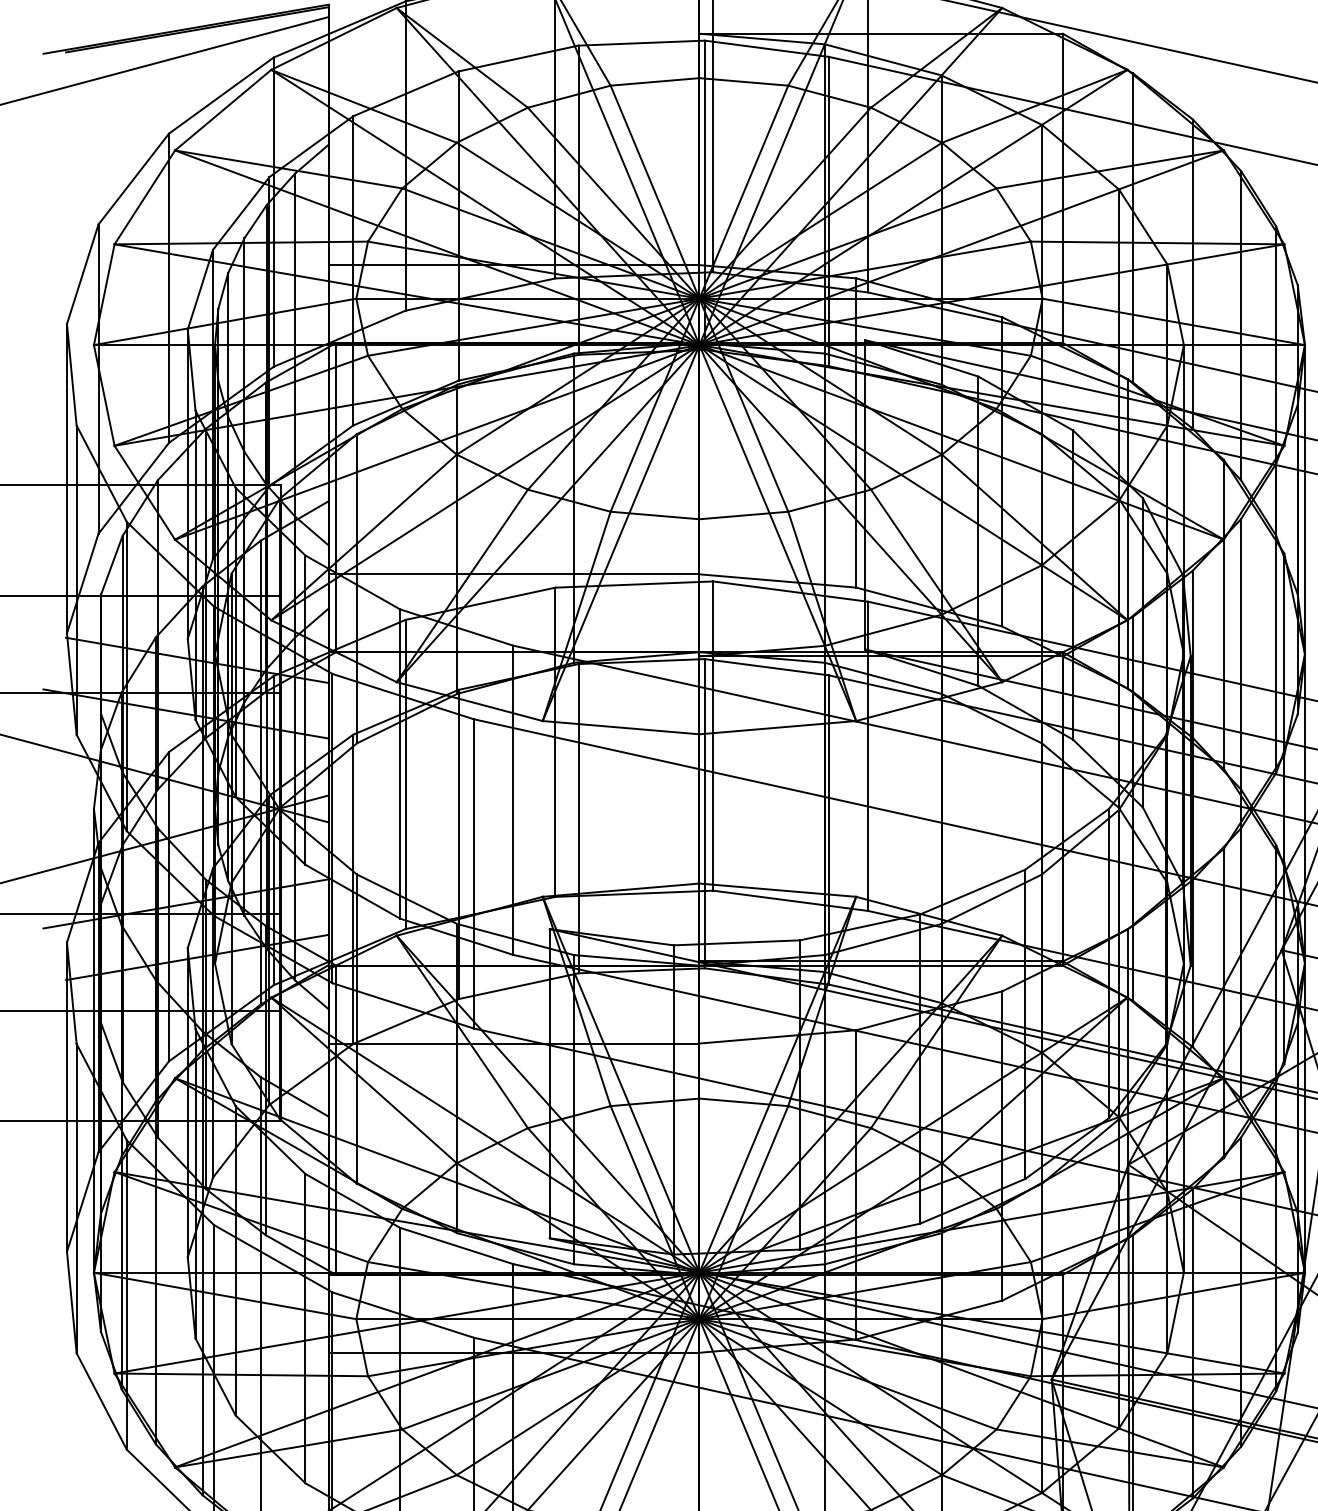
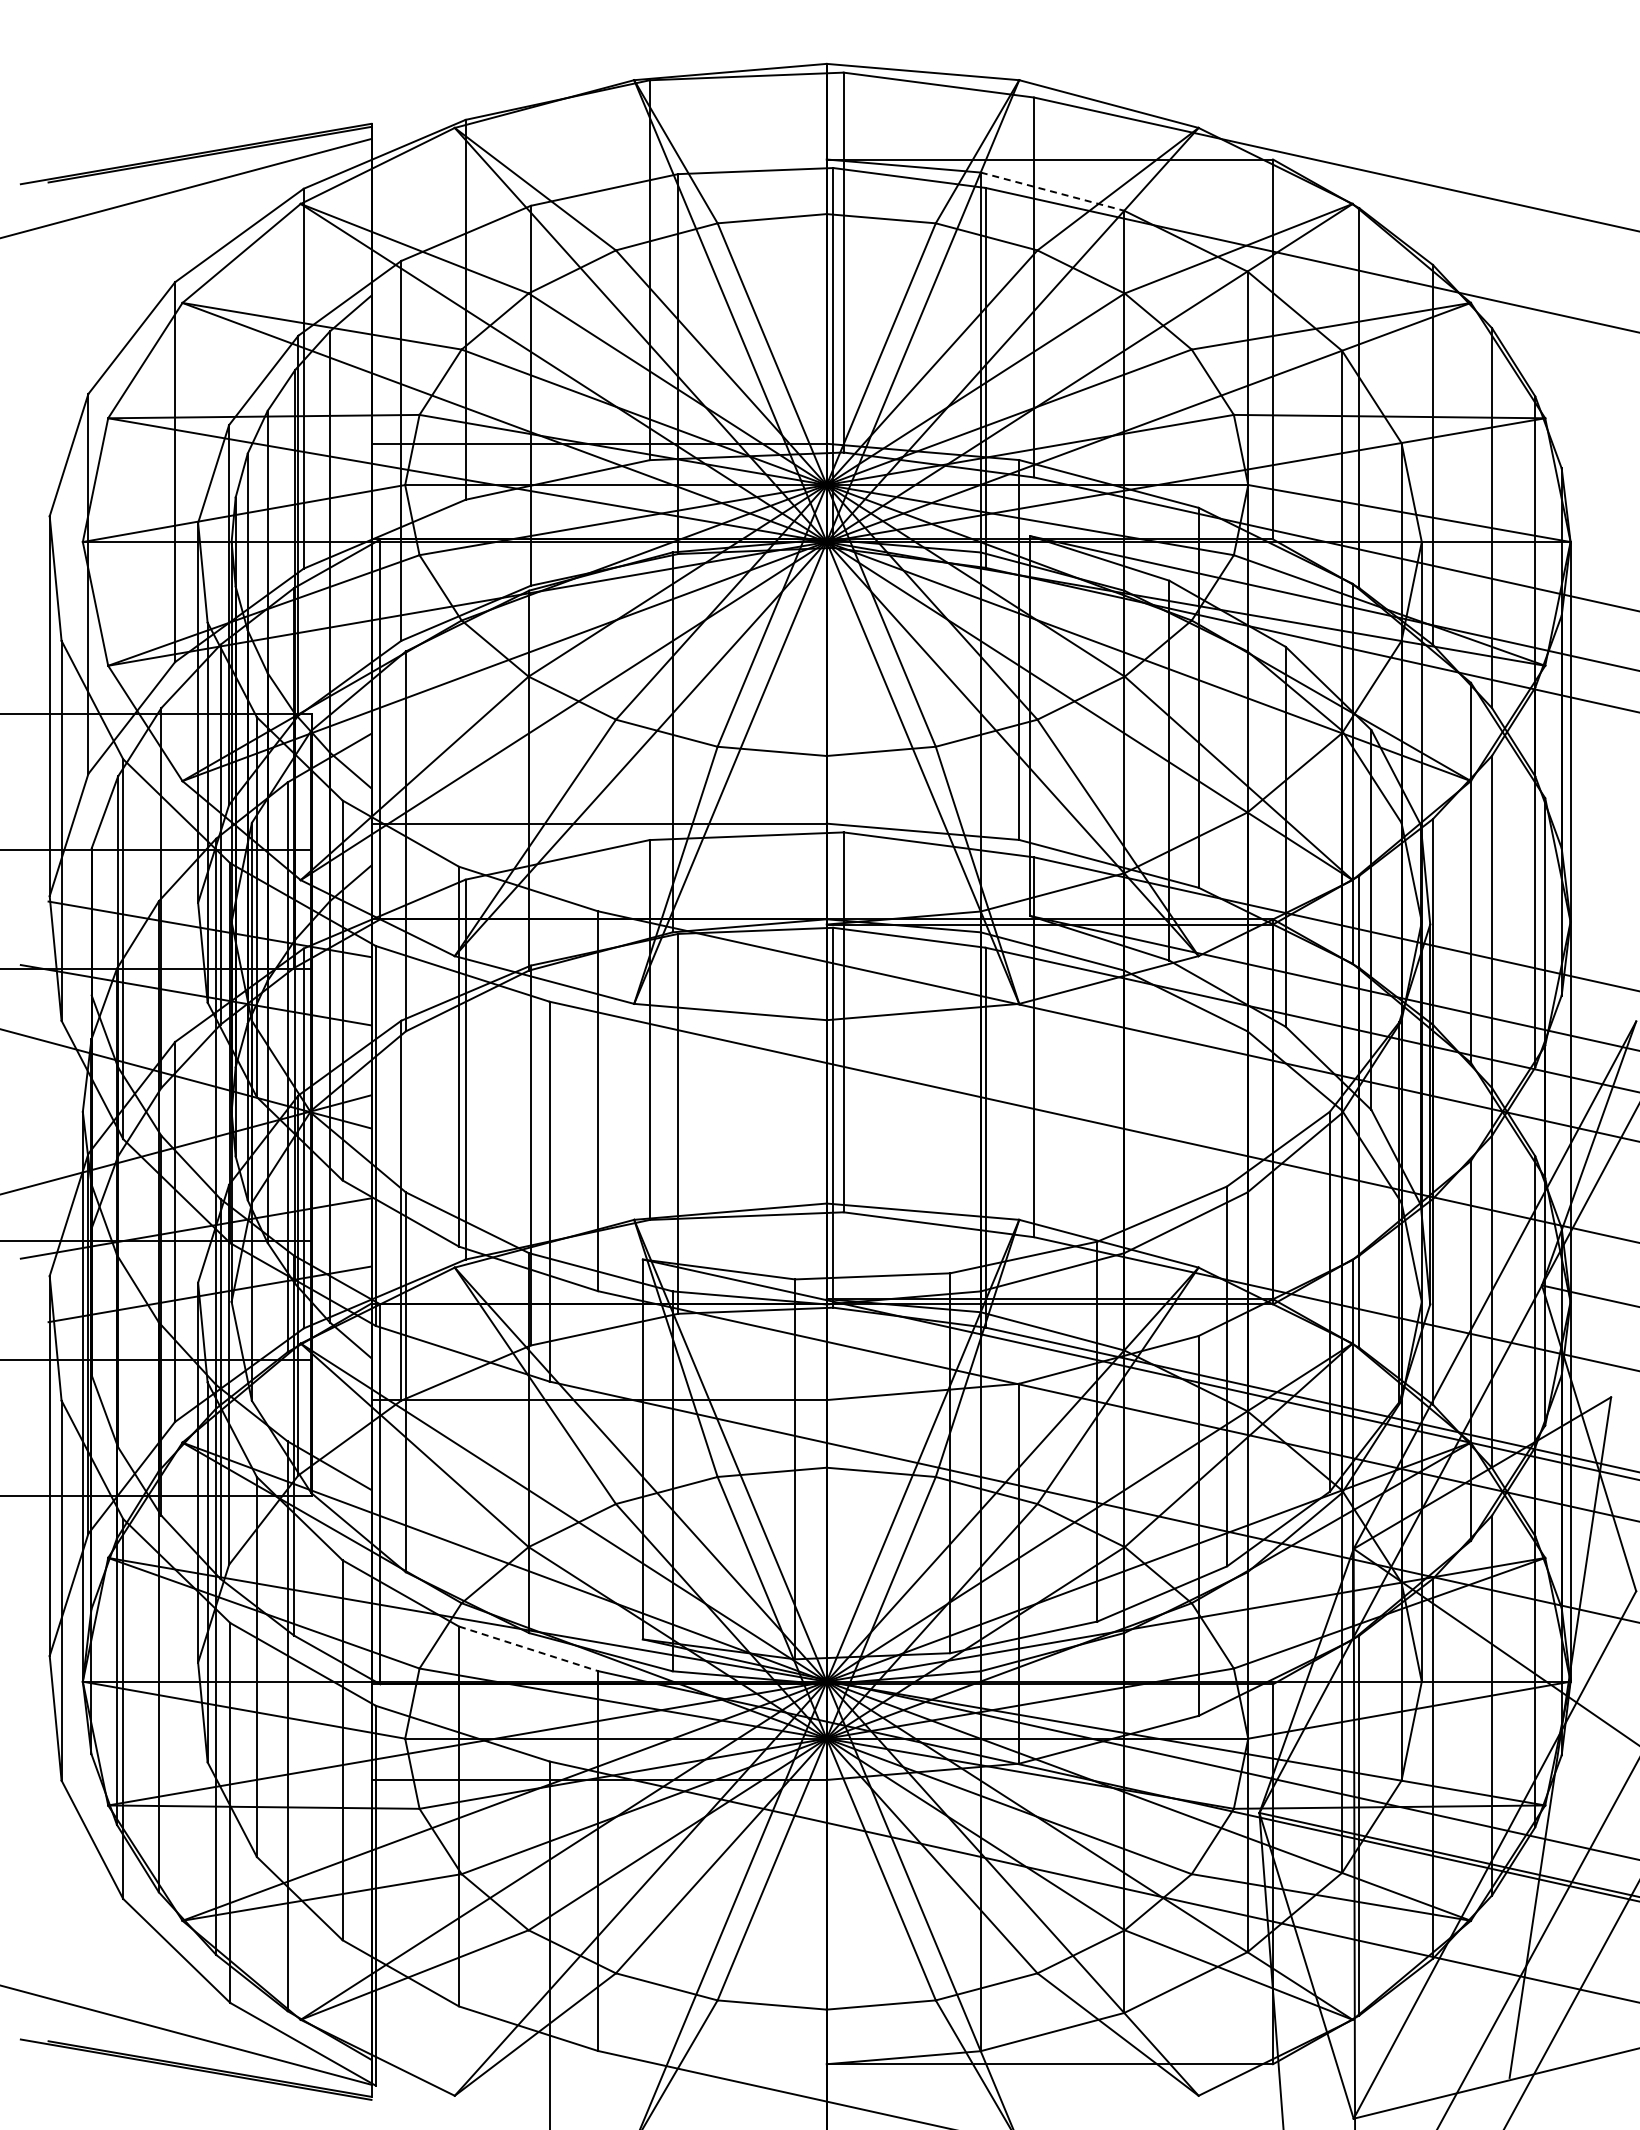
line: (883, 59) -> (1052, 191), solid -> dashed
line: (456, 1245) -> (528, 1648), solid -> dashed

